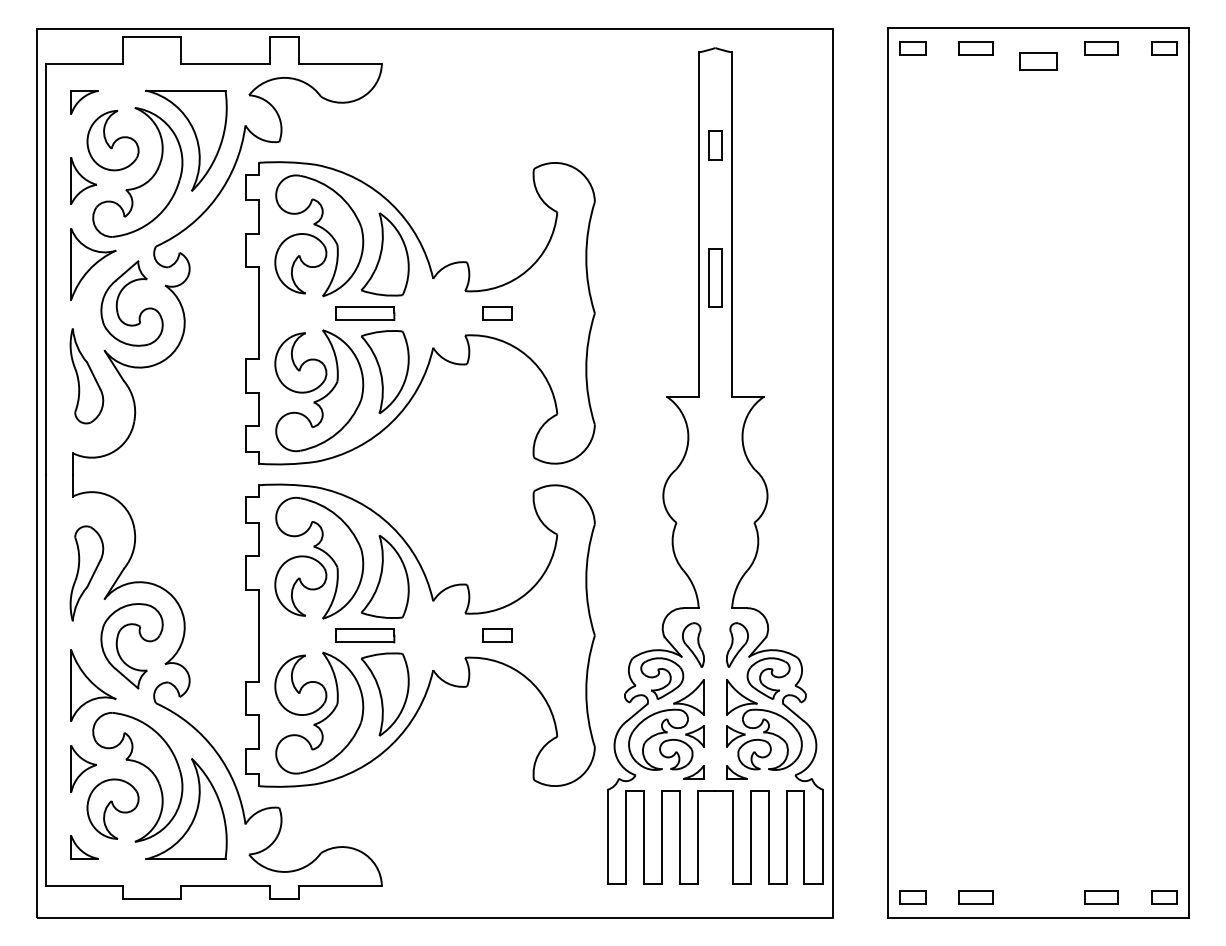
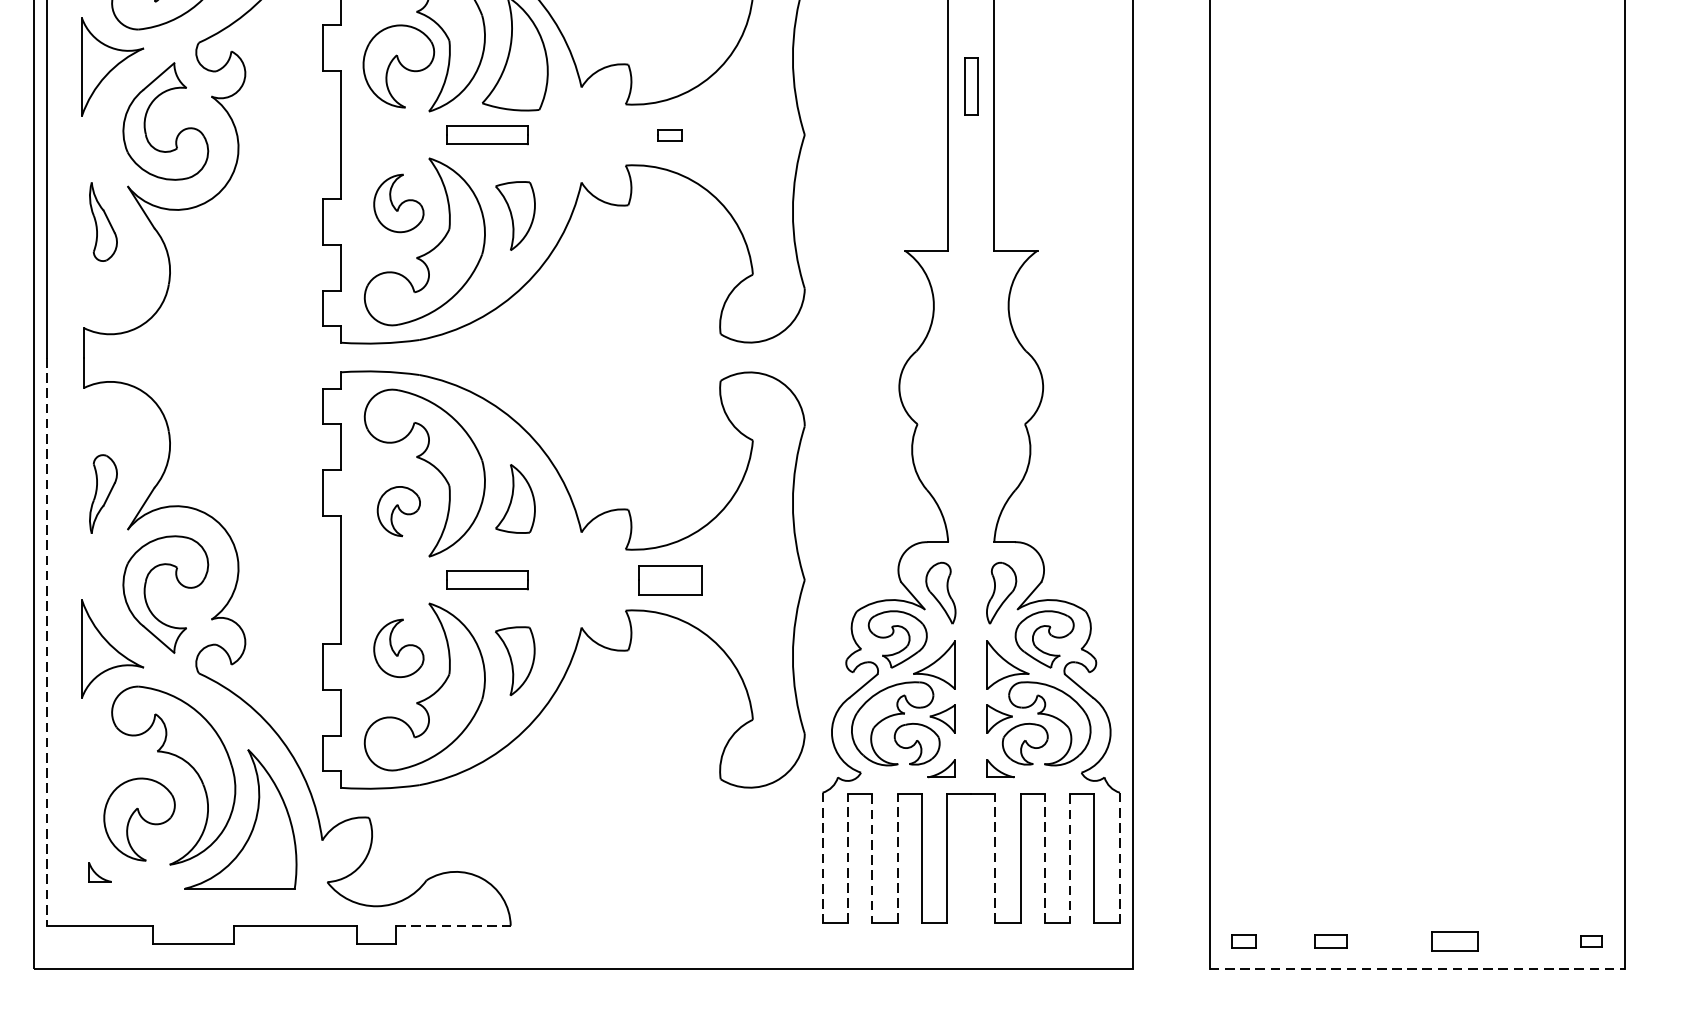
part: (715, 277) -> (971, 85), size x0.7
part: (497, 313) -> (670, 135), size x0.6
part: (300, 362) -> (398, 202), size x0.7
part: (385, 371) -> (515, 215), size x0.6
part: (86, 376) -> (102, 222), size x0.6
part: (86, 573) -> (102, 494), size x0.6
part: (385, 576) -> (515, 498), size x0.6
part: (300, 585) -> (398, 510), size x0.6
part: (497, 635) -> (670, 579), size x1.6
line: (46, 680) -> (47, 641), solid -> dashed
part: (300, 684) -> (398, 647), size x0.7
part: (384, 694) -> (514, 661), size x0.6
part: (83, 768) -> (98, 763), removed
line: (607, 837) -> (822, 858), solid -> dashed
line: (626, 837) -> (848, 858), solid -> dashed
line: (643, 837) -> (871, 858), solid -> dashed
line: (662, 837) -> (898, 858), solid -> dashed
line: (732, 837) -> (994, 858), solid -> dashed
line: (768, 837) -> (1044, 858), solid -> dashed
line: (787, 837) -> (1070, 858), solid -> dashed
line: (823, 837) -> (1120, 858), solid -> dashed
part: (84, 847) -> (100, 872), size x0.6
line: (340, 886) -> (453, 926), solid -> dashed
part: (912, 897) -> (1243, 941), size x0.7
part: (975, 897) -> (1330, 941), size x0.7
part: (1101, 897) -> (1454, 941), moved
part: (1164, 897) -> (1591, 941), size x0.6
line: (1039, 917) -> (1418, 969), solid -> dashed

